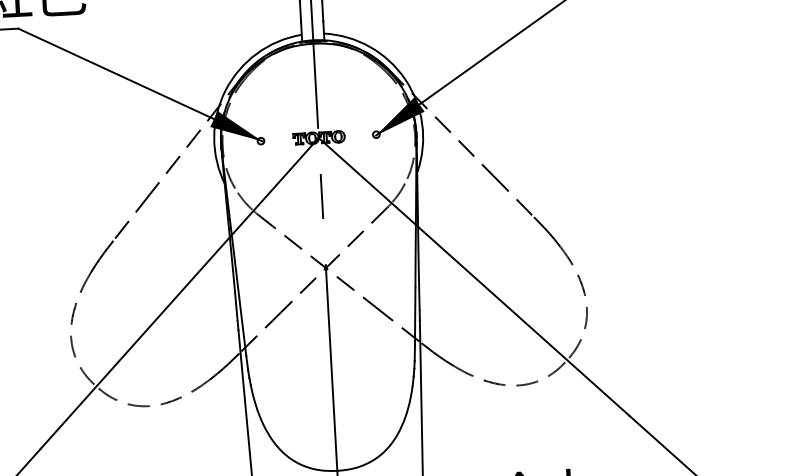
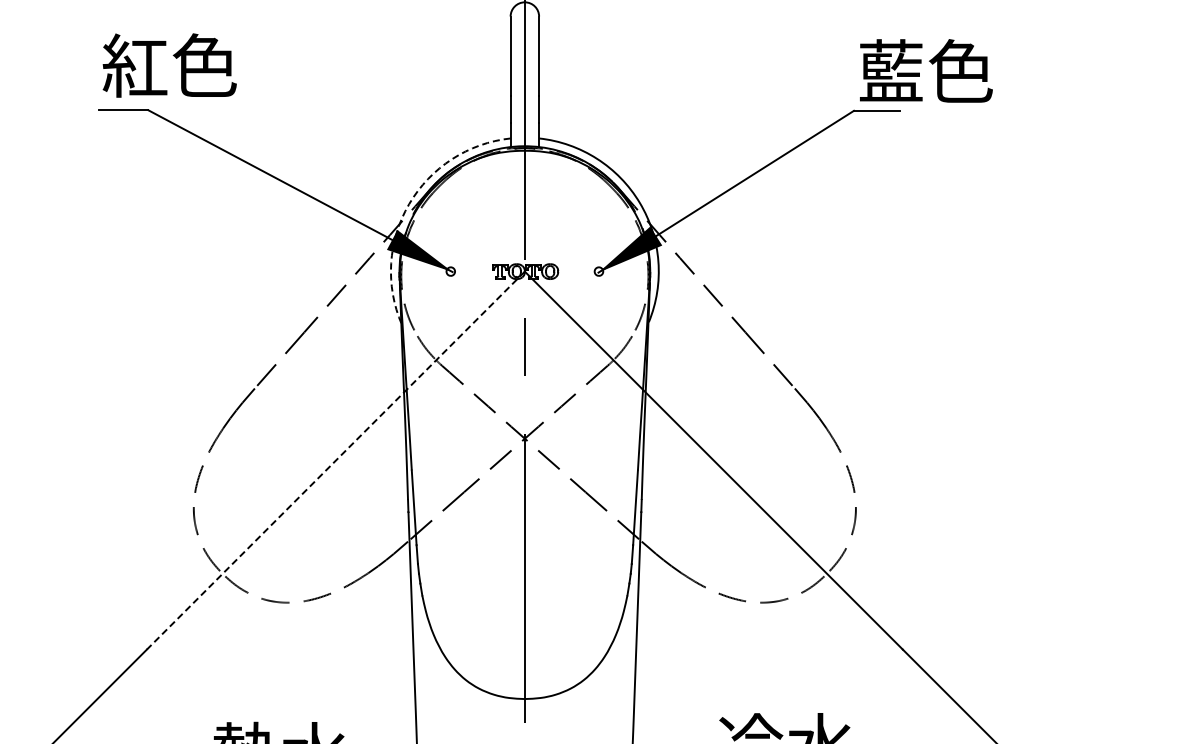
arc: (225, 90) -> (409, 204), solid -> dashed
line: (179, 293) -> (335, 460), solid -> dashed

